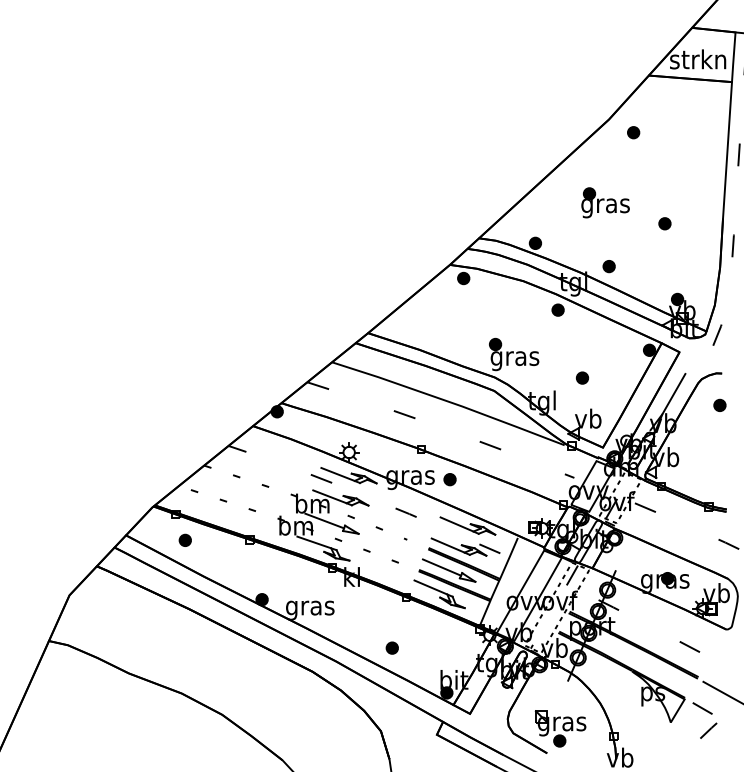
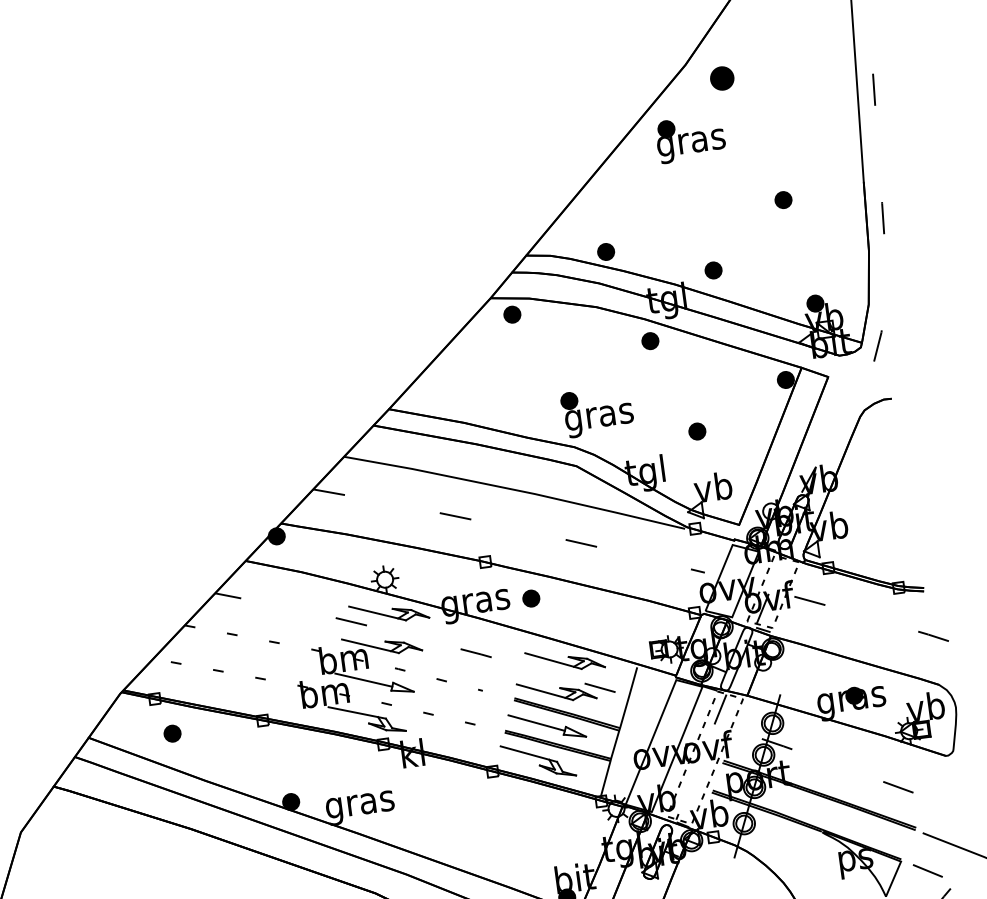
part: (633, 132) -> (722, 78), size x1.4
part: (605, 202) -> (690, 138), moved
line: (673, 393) -> (827, 435), removed
part: (719, 404) -> (893, 442), removed
part: (391, 647) -> (481, 844), removed

